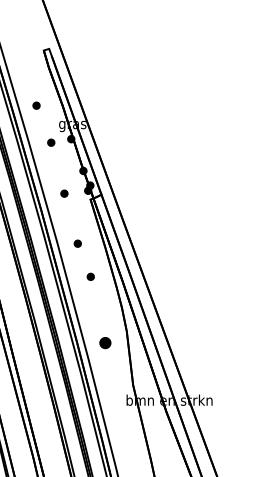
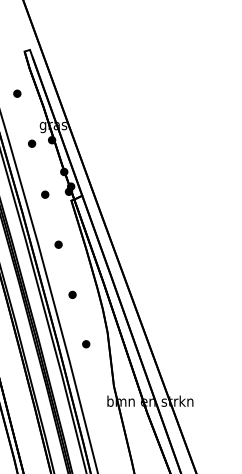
part: (36, 105) -> (17, 93), moved
part: (90, 276) -> (72, 294), moved
part: (105, 343) -> (86, 344), size x0.62

